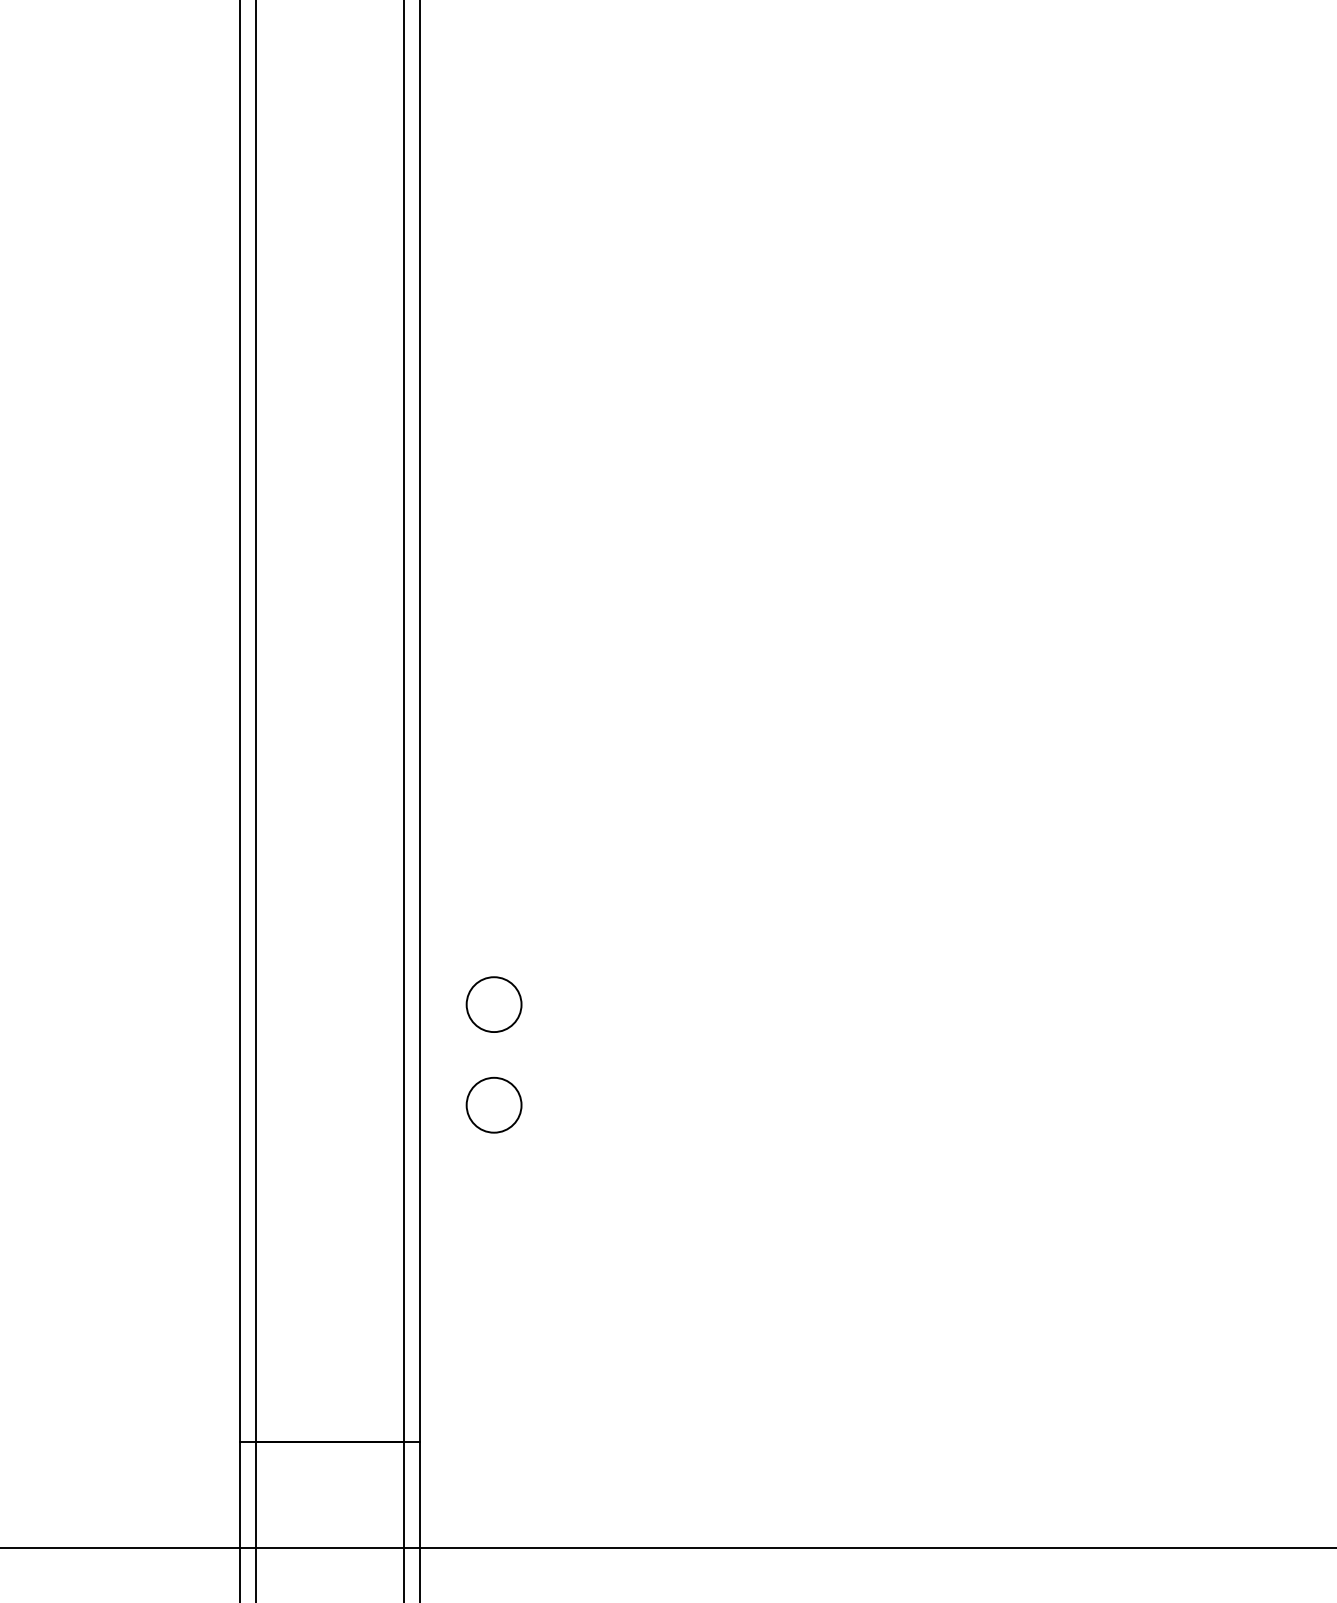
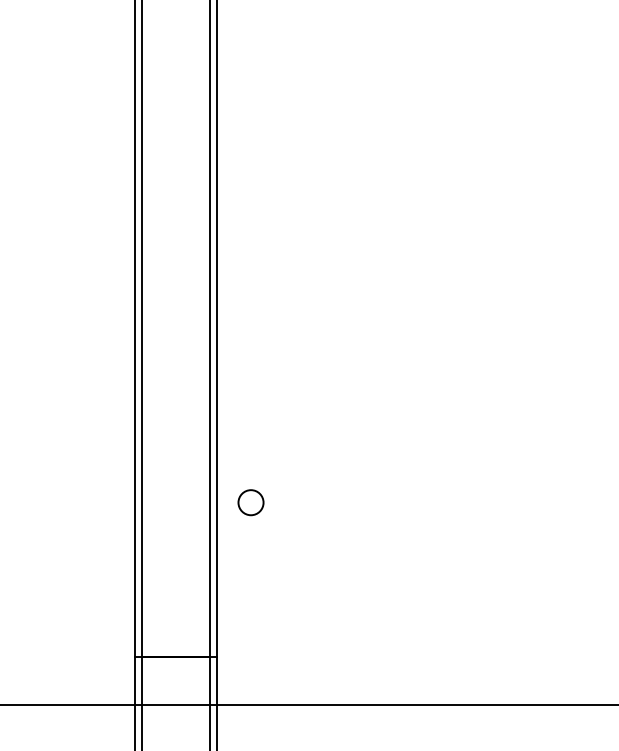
circle: (492, 1004) -> (250, 456), removed

